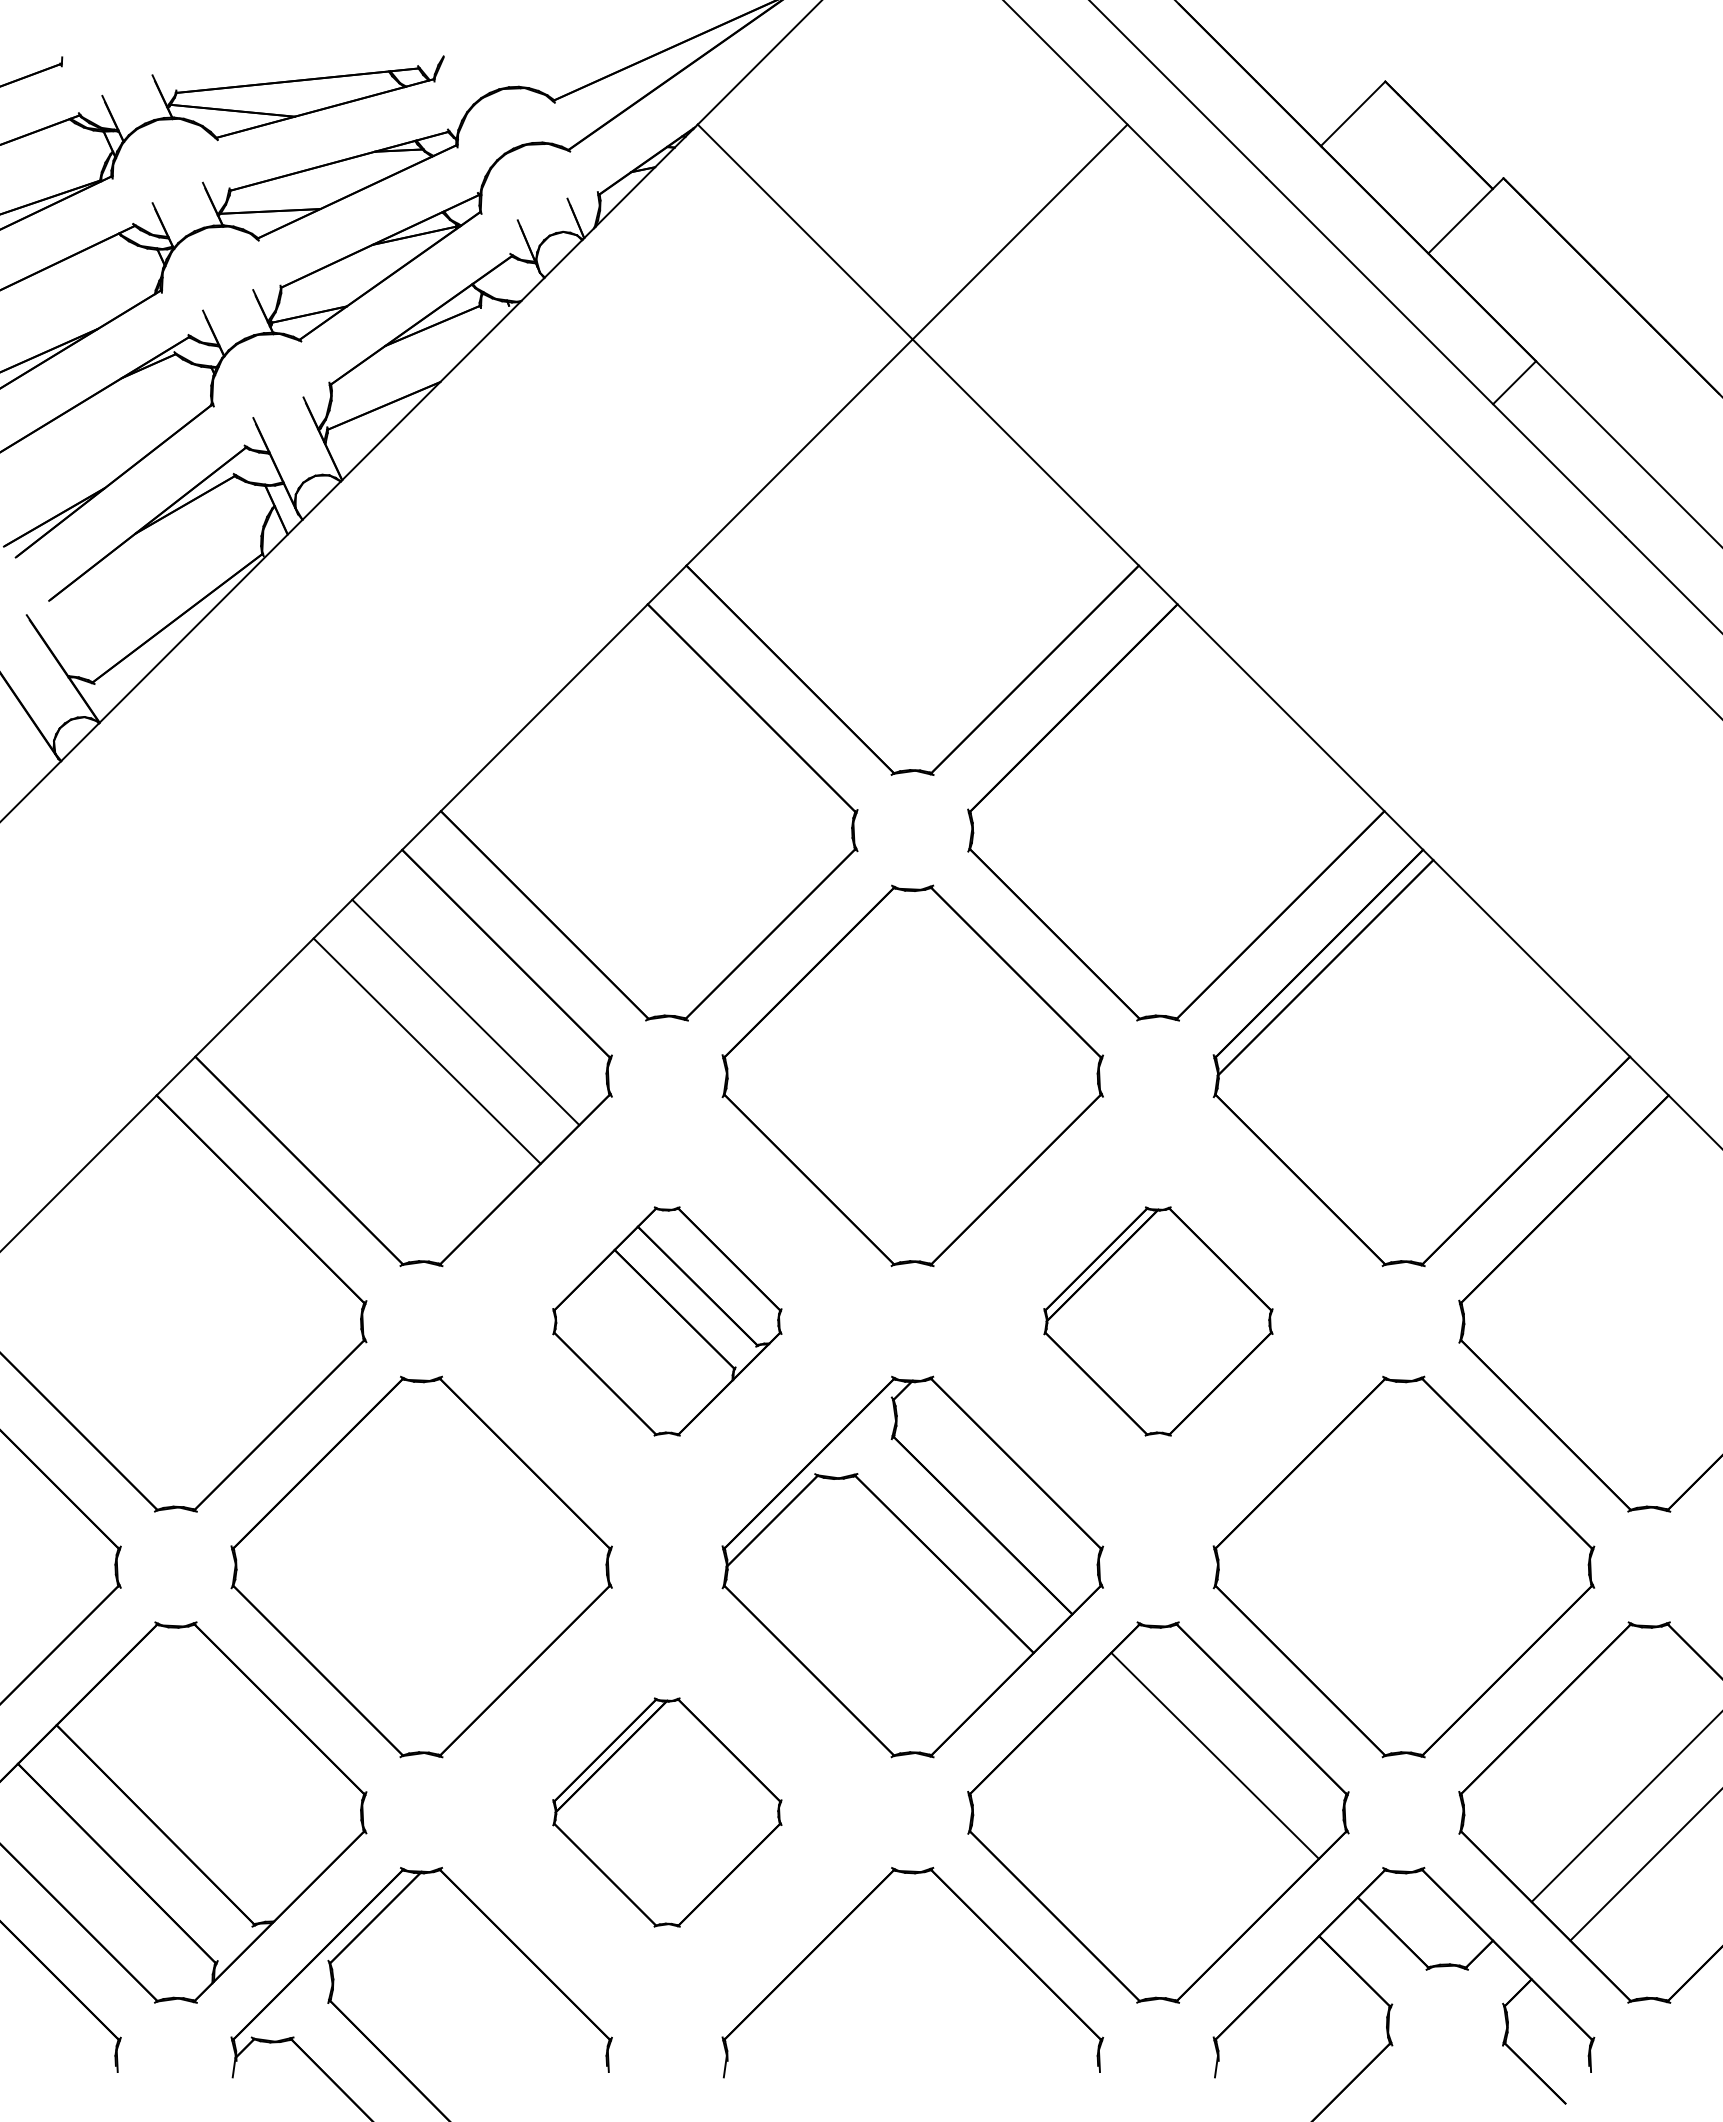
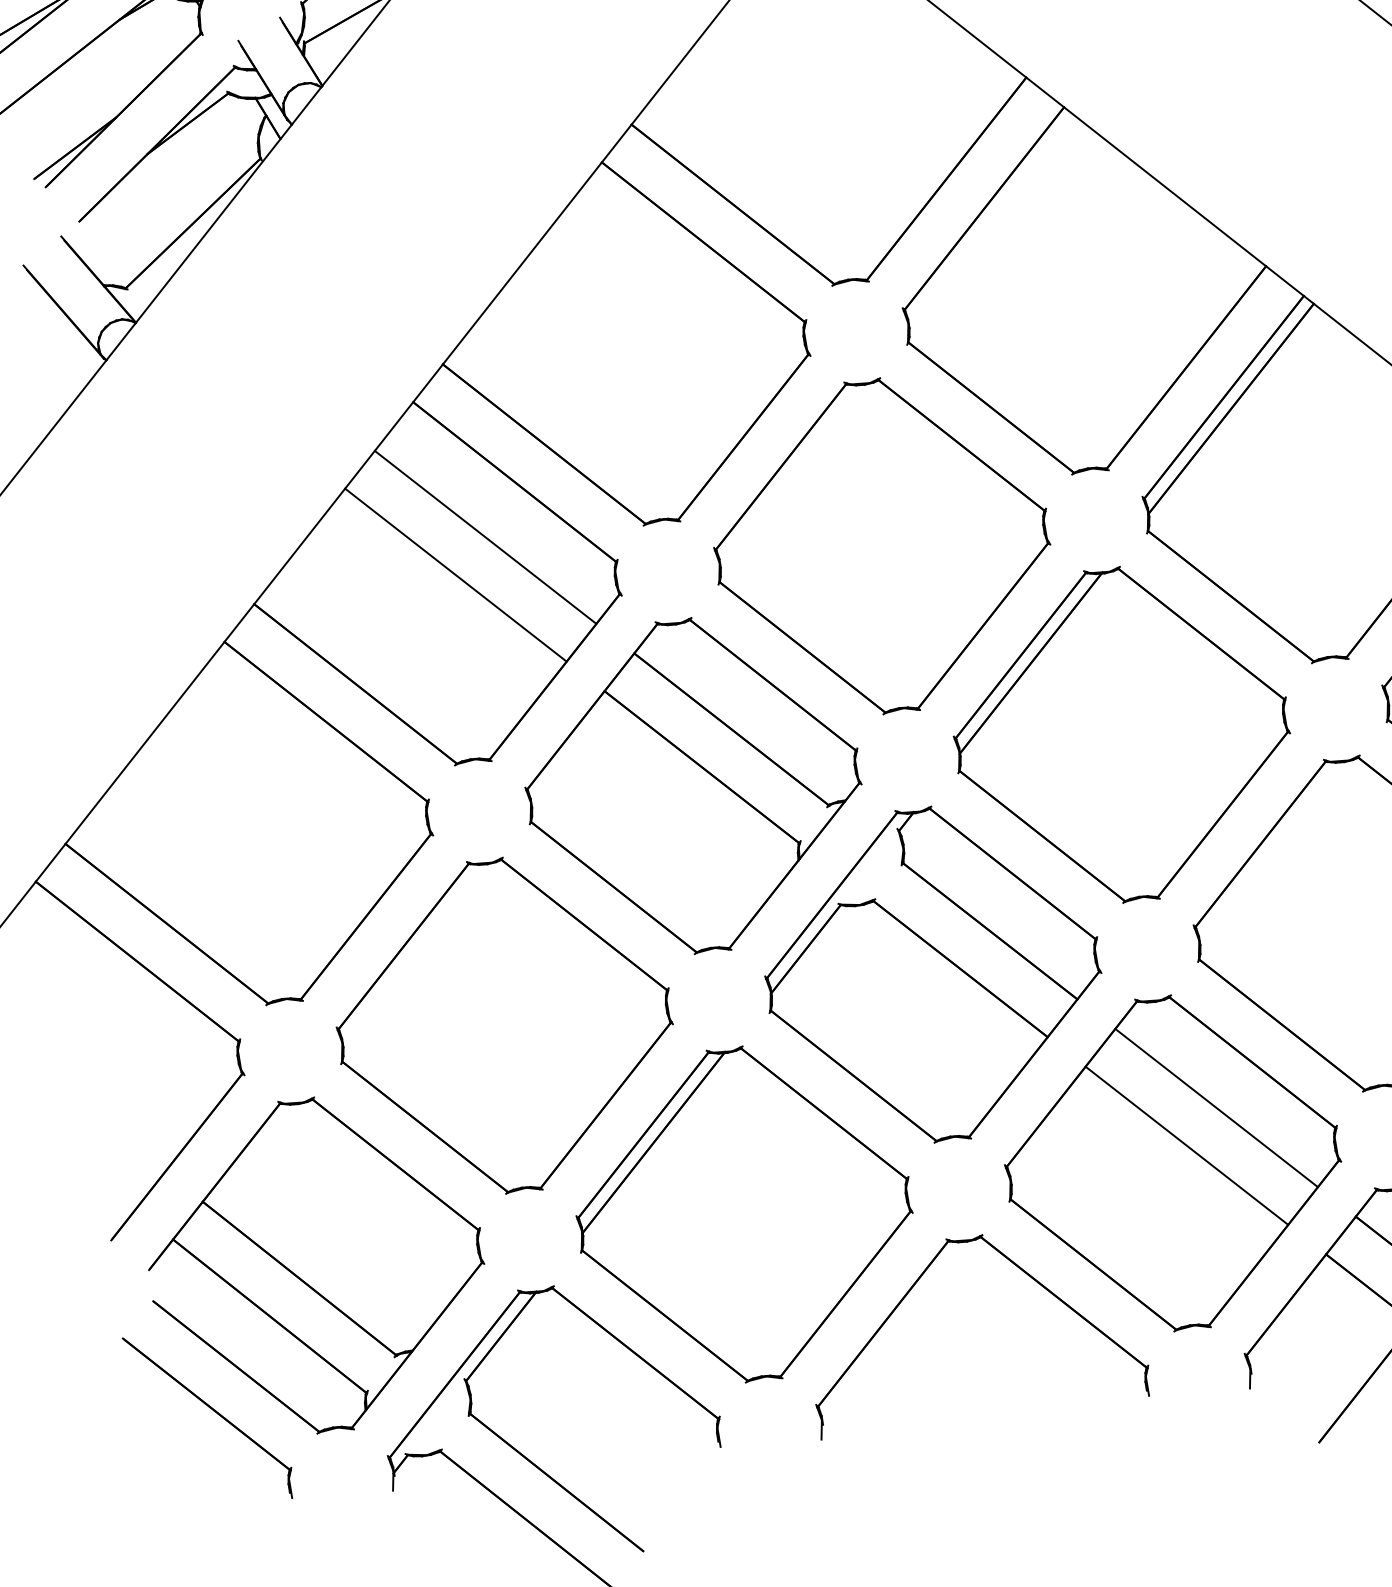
part: (667, 1321) -> (693, 786), size x1.67
part: (1158, 1321) -> (1122, 734), size x1.67
line: (1176, 1794) -> (1186, 1145), added
part: (667, 1812) -> (744, 1214), size x1.67

